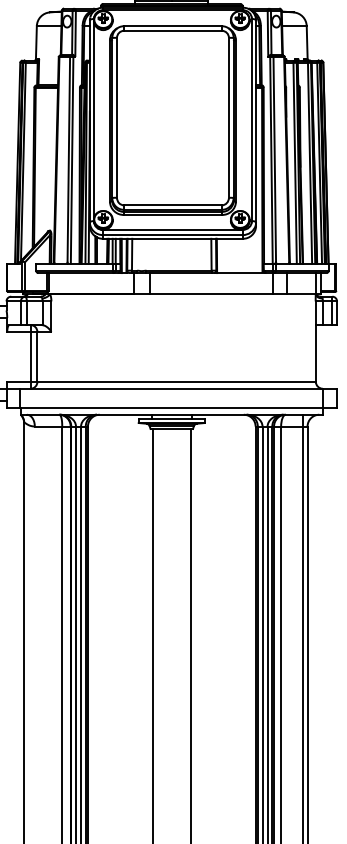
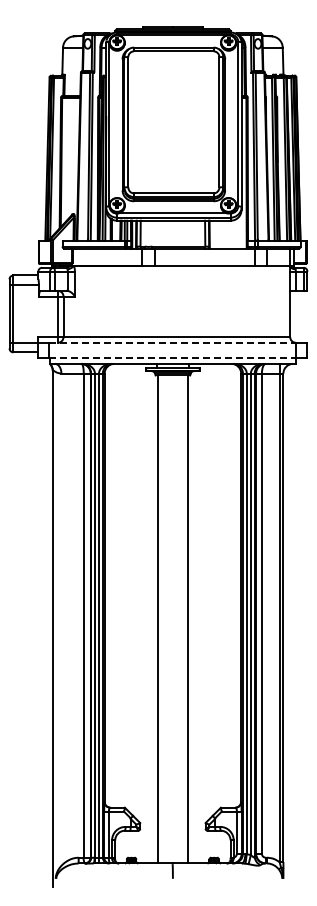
line: (172, 388) -> (173, 342), solid -> dashed
line: (172, 408) -> (173, 358), solid -> dashed

